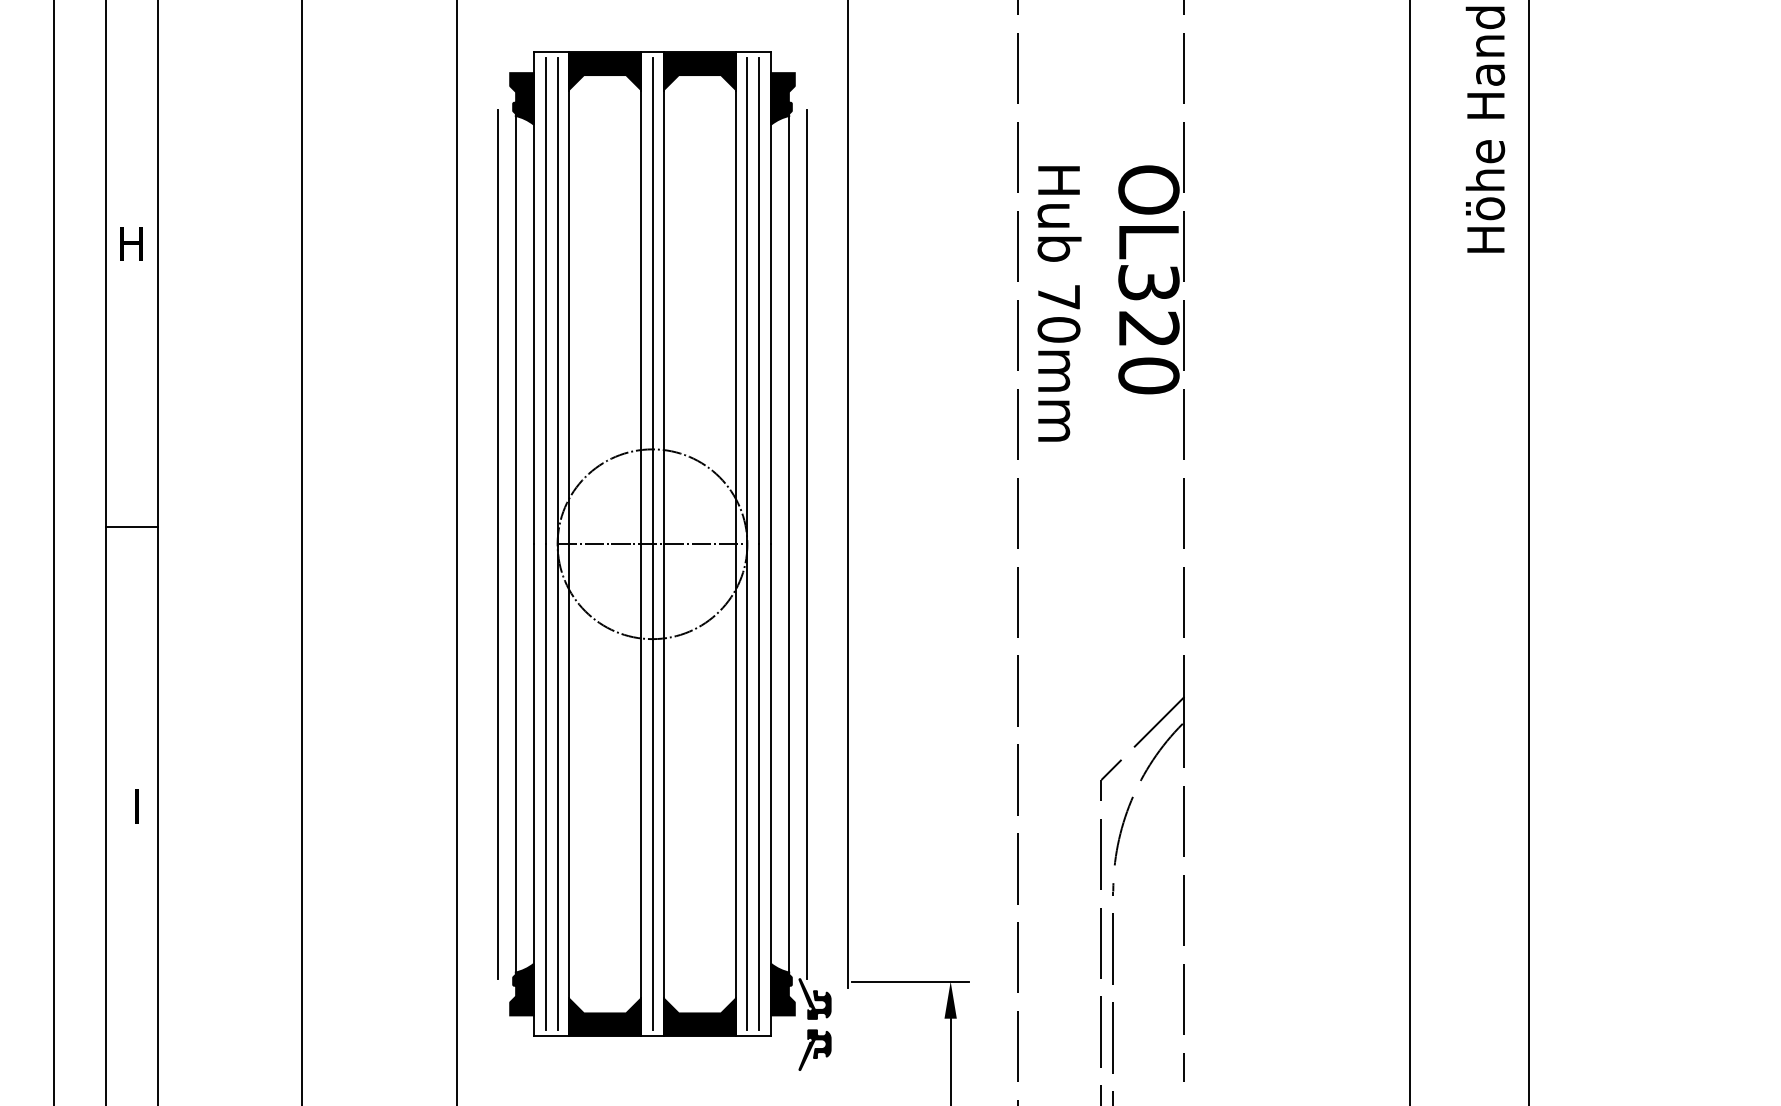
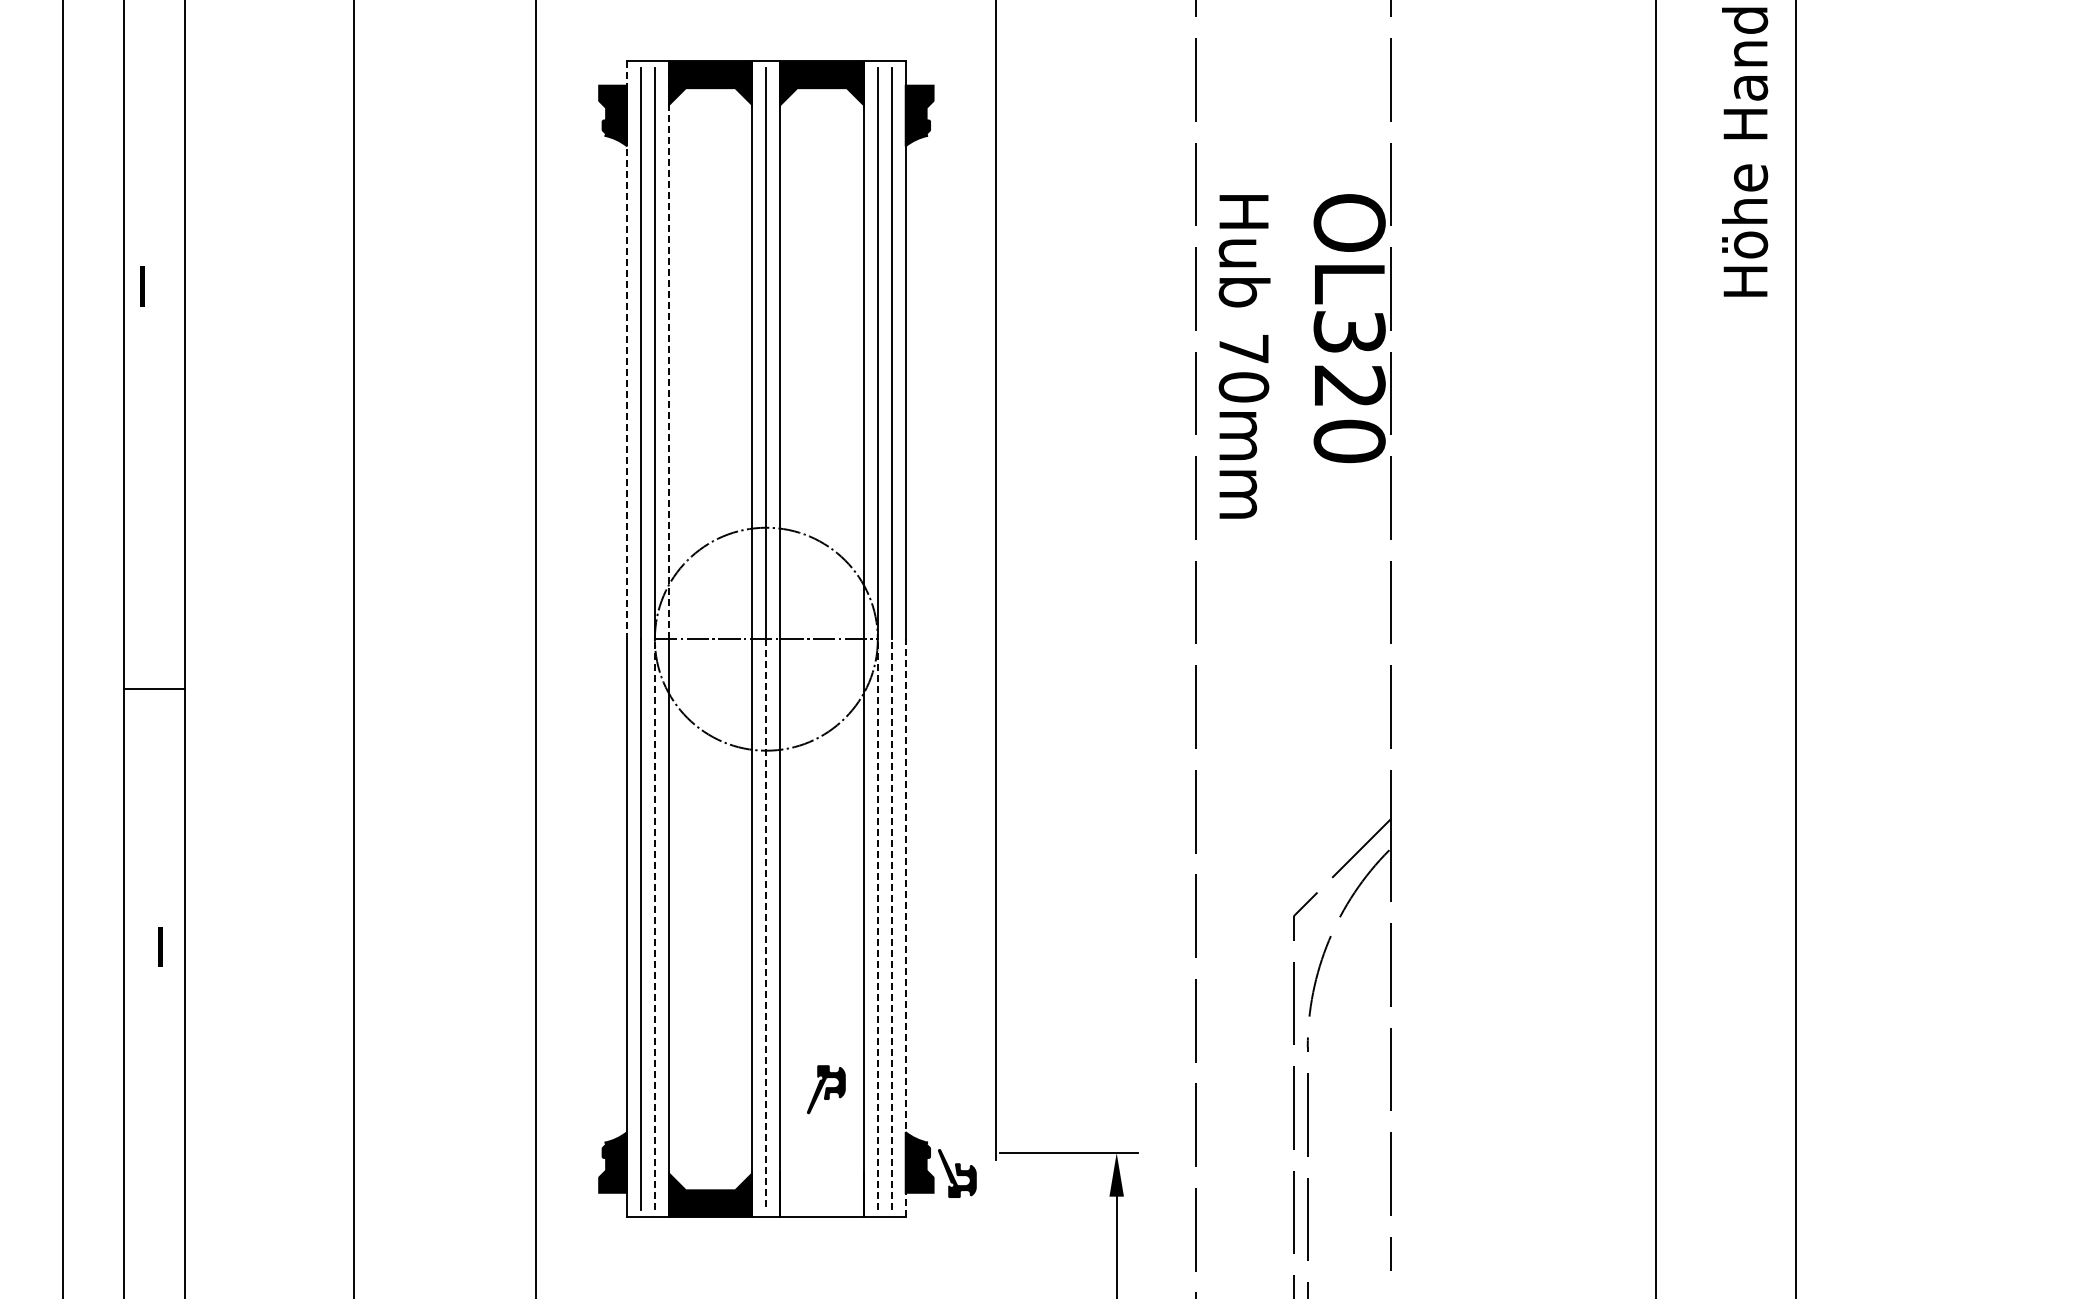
text: (133, 244) -> (156, 286), H -> I
line: (534, 298) -> (627, 350), solid -> dashed
line: (569, 298) -> (668, 350), solid -> dashed
line: (130, 526) -> (153, 688), moved
line: (498, 543) -> (585, 638), removed
line: (806, 543) -> (947, 638), removed
line: (516, 544) -> (606, 639), removed
line: (788, 544) -> (926, 639), removed
line: (557, 787) -> (654, 924), solid -> dashed
line: (652, 787) -> (766, 924), solid -> dashed
line: (747, 787) -> (877, 924), solid -> dashed
line: (759, 787) -> (891, 924), solid -> dashed
line: (770, 790) -> (905, 928), solid -> dashed
fill: (699, 1016) -> (821, 1194), removed
part: (815, 1050) -> (826, 1089), moved

